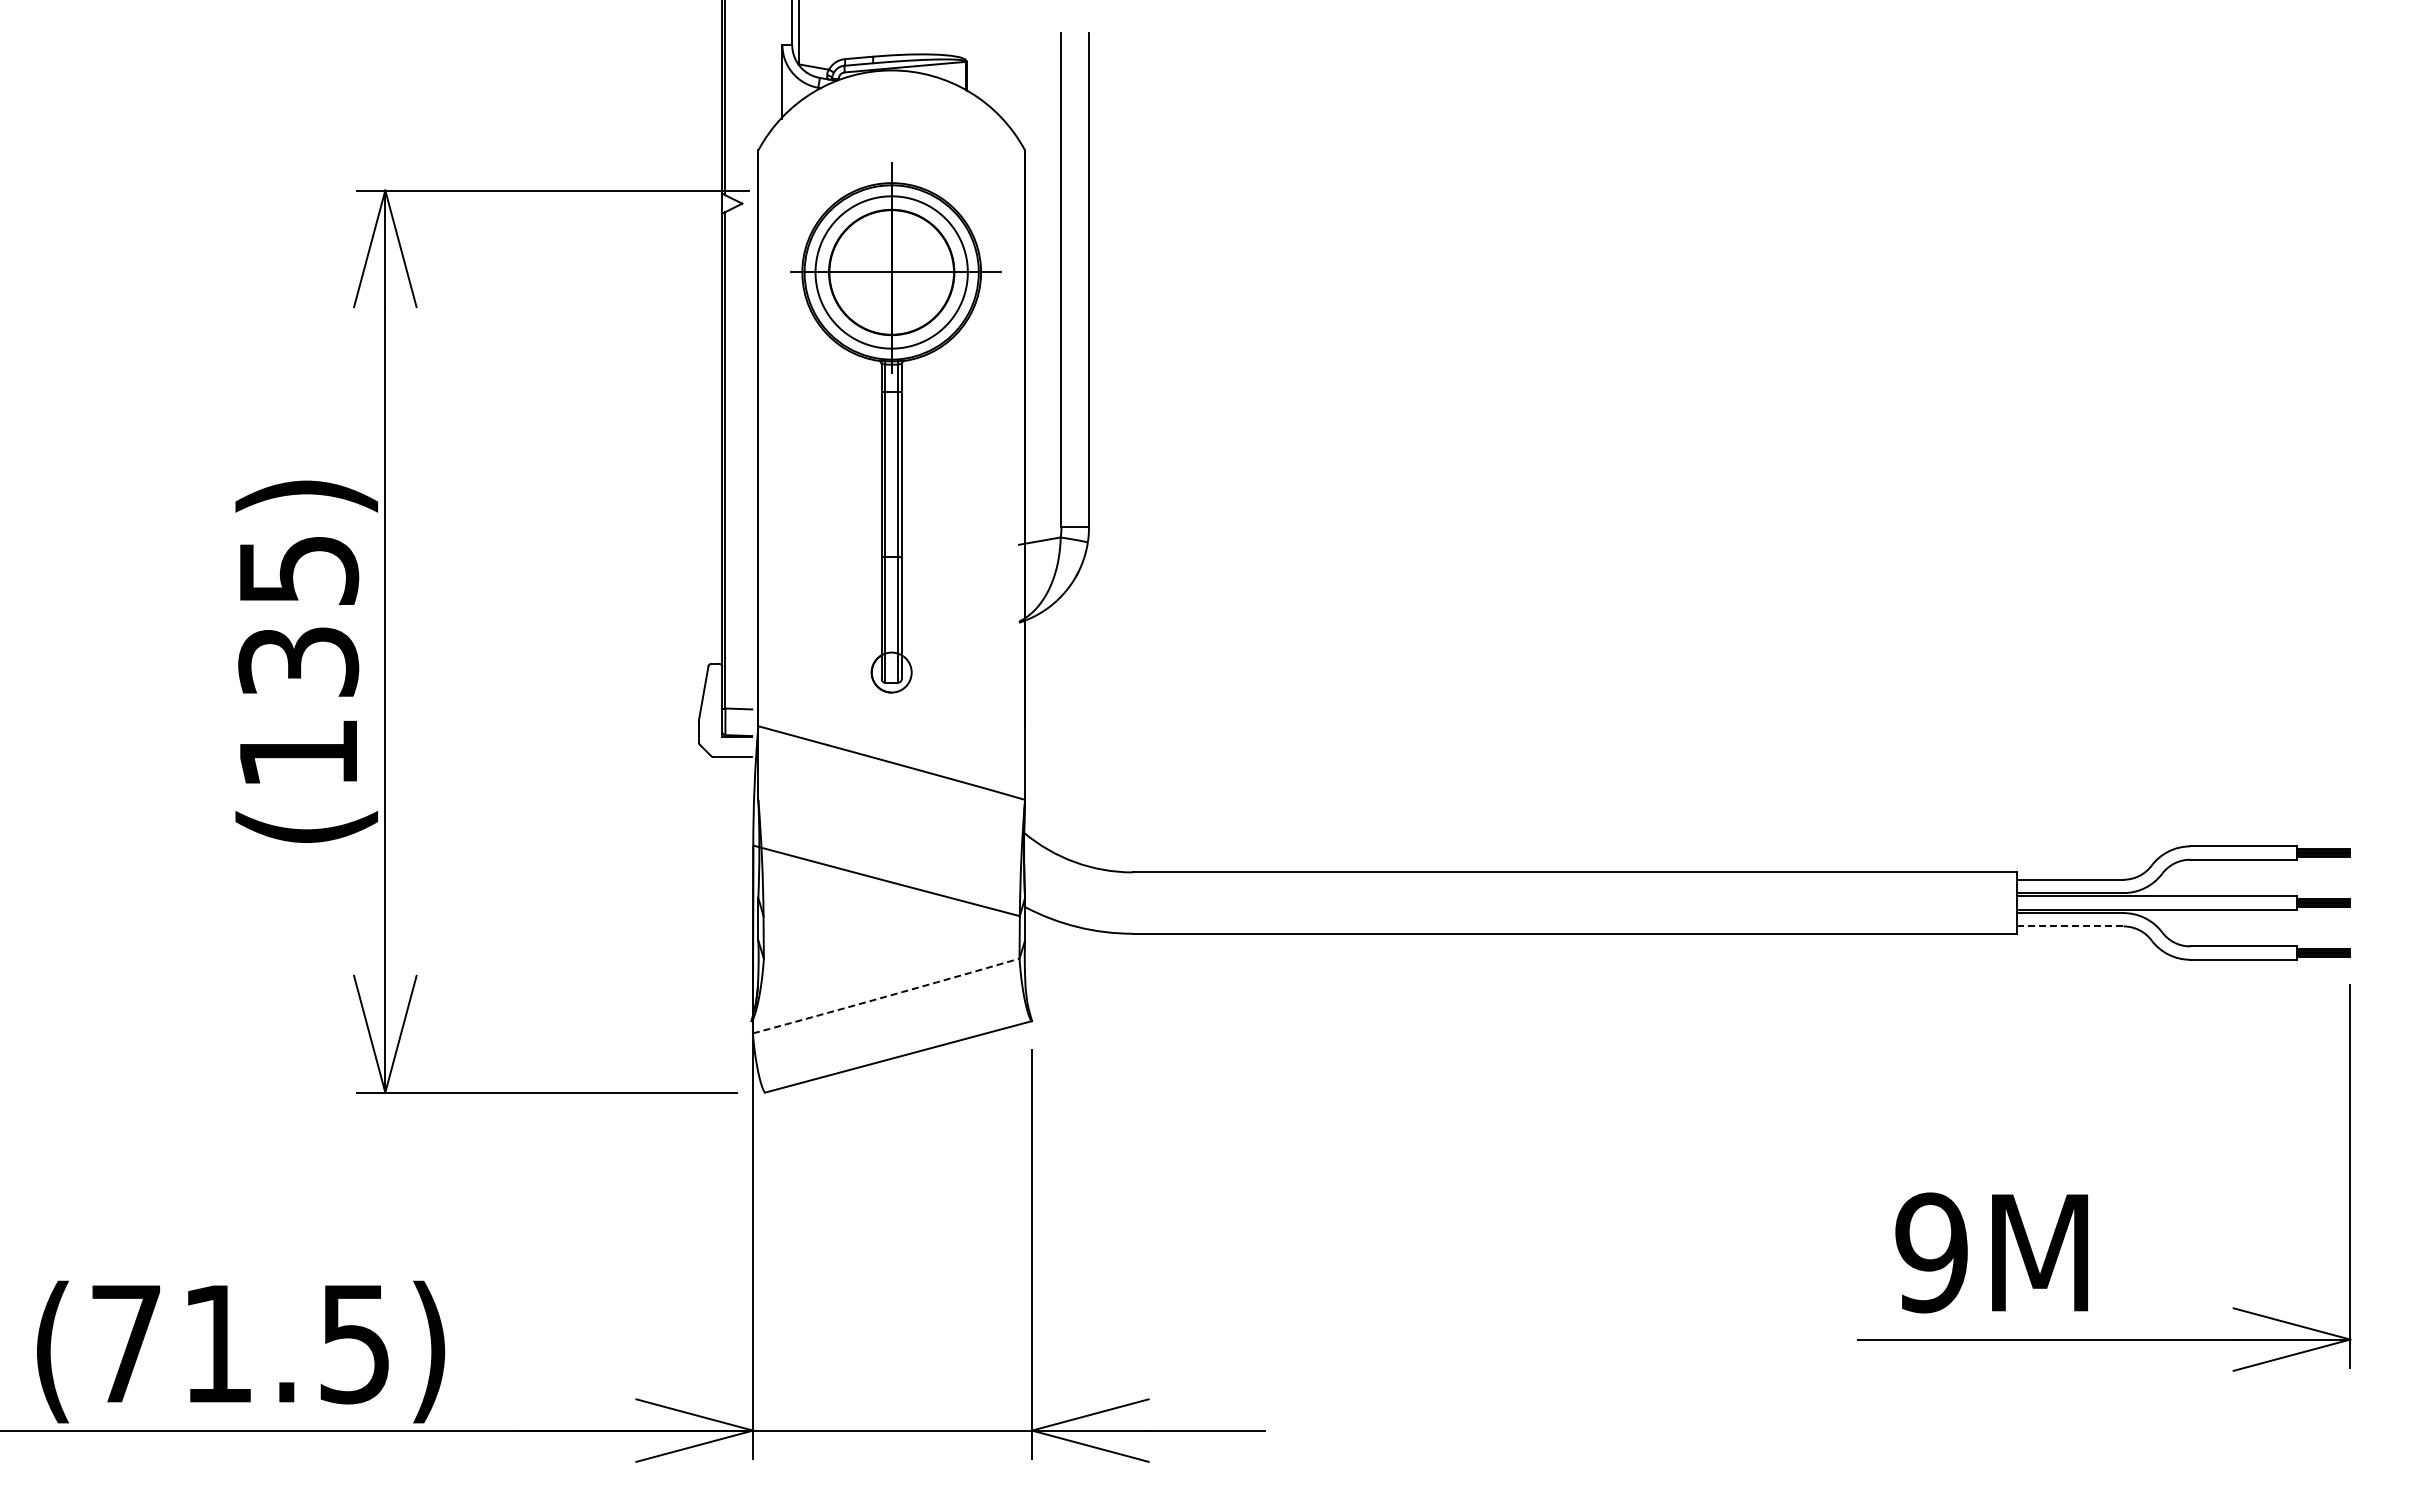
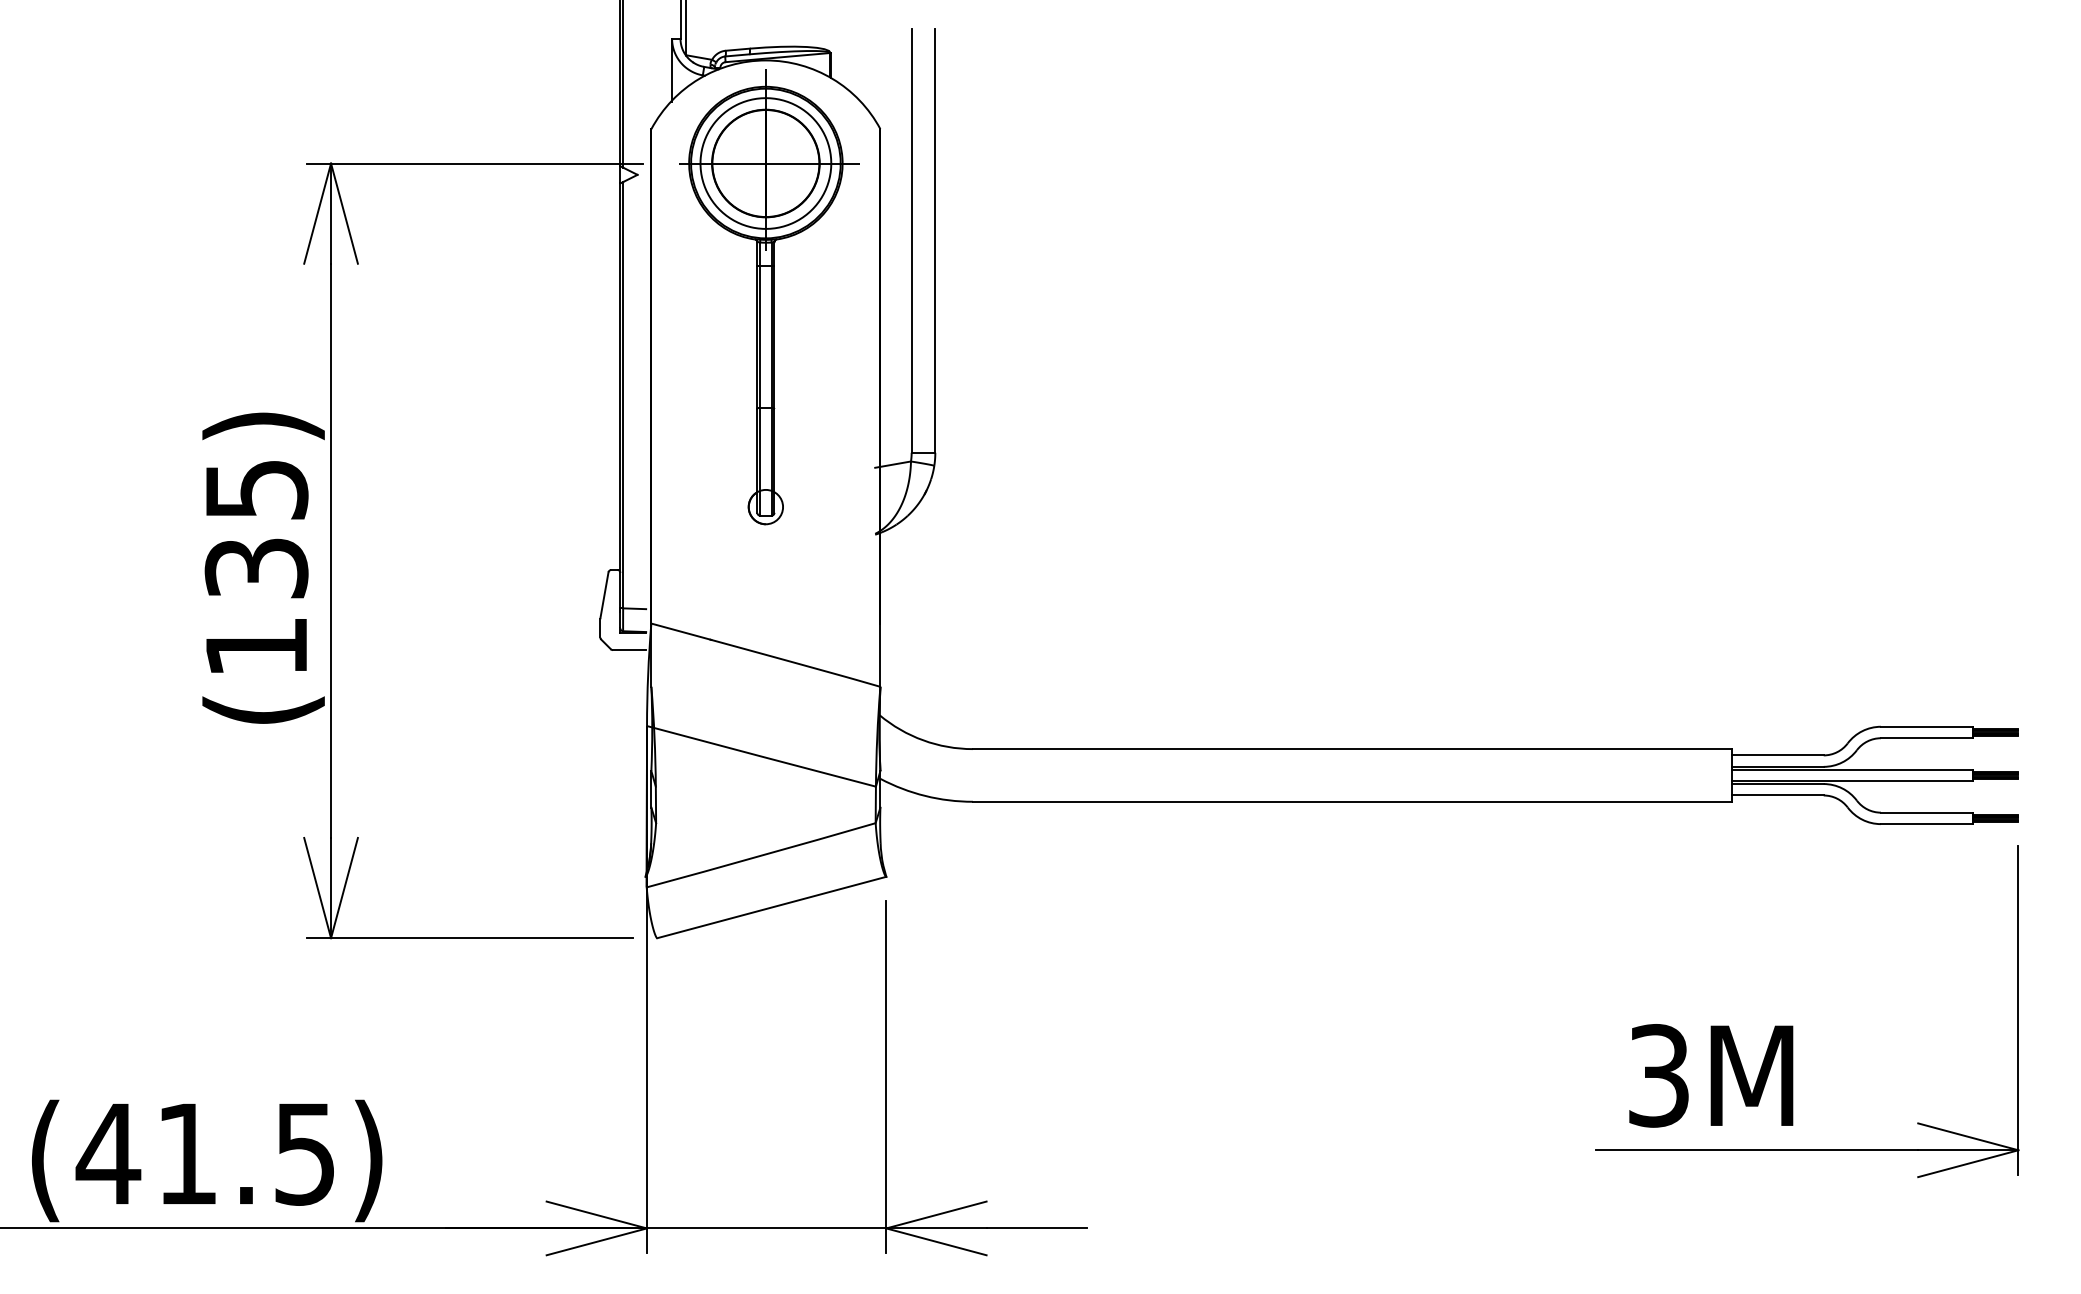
part: (895, 427) -> (769, 296), moved
line: (2070, 926) -> (1778, 795), dashed -> solid
arc: (886, 996) -> (761, 855), dashed -> solid
text: (1931, 1252) -> (1658, 1075), 9M -> 3M
text: (125, 1343) -> (107, 1153), (71.5) -> (41.5)

